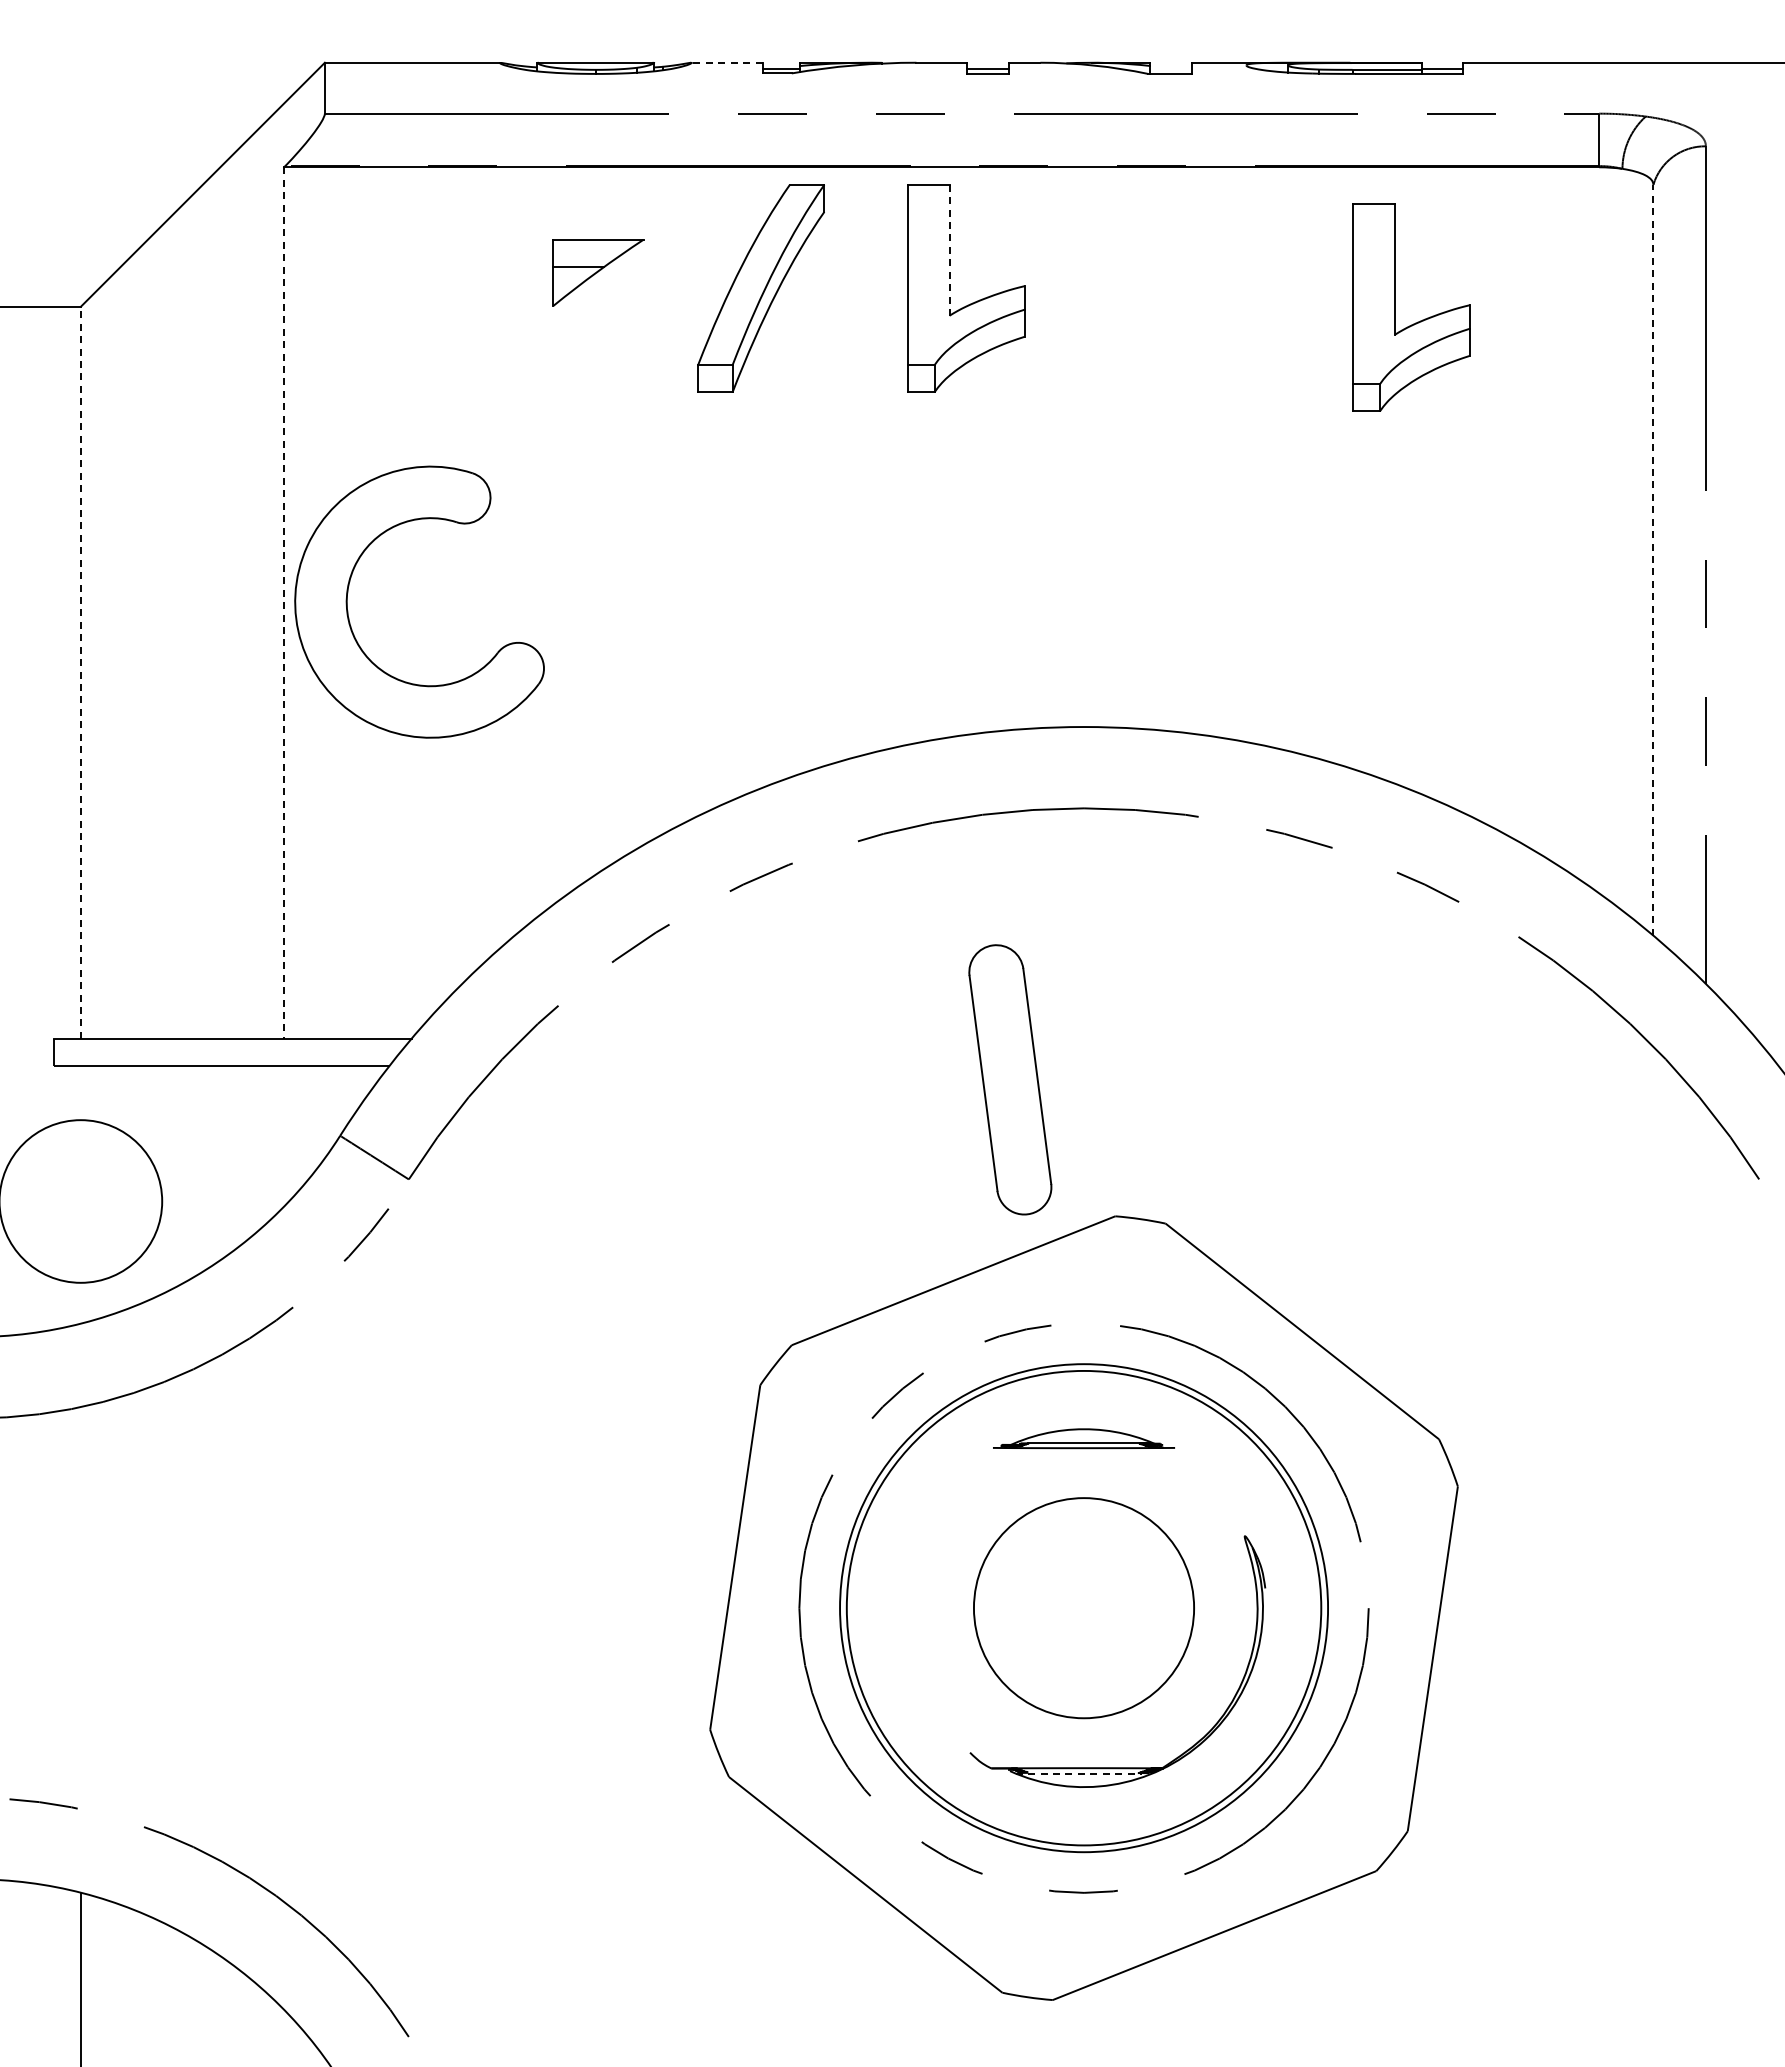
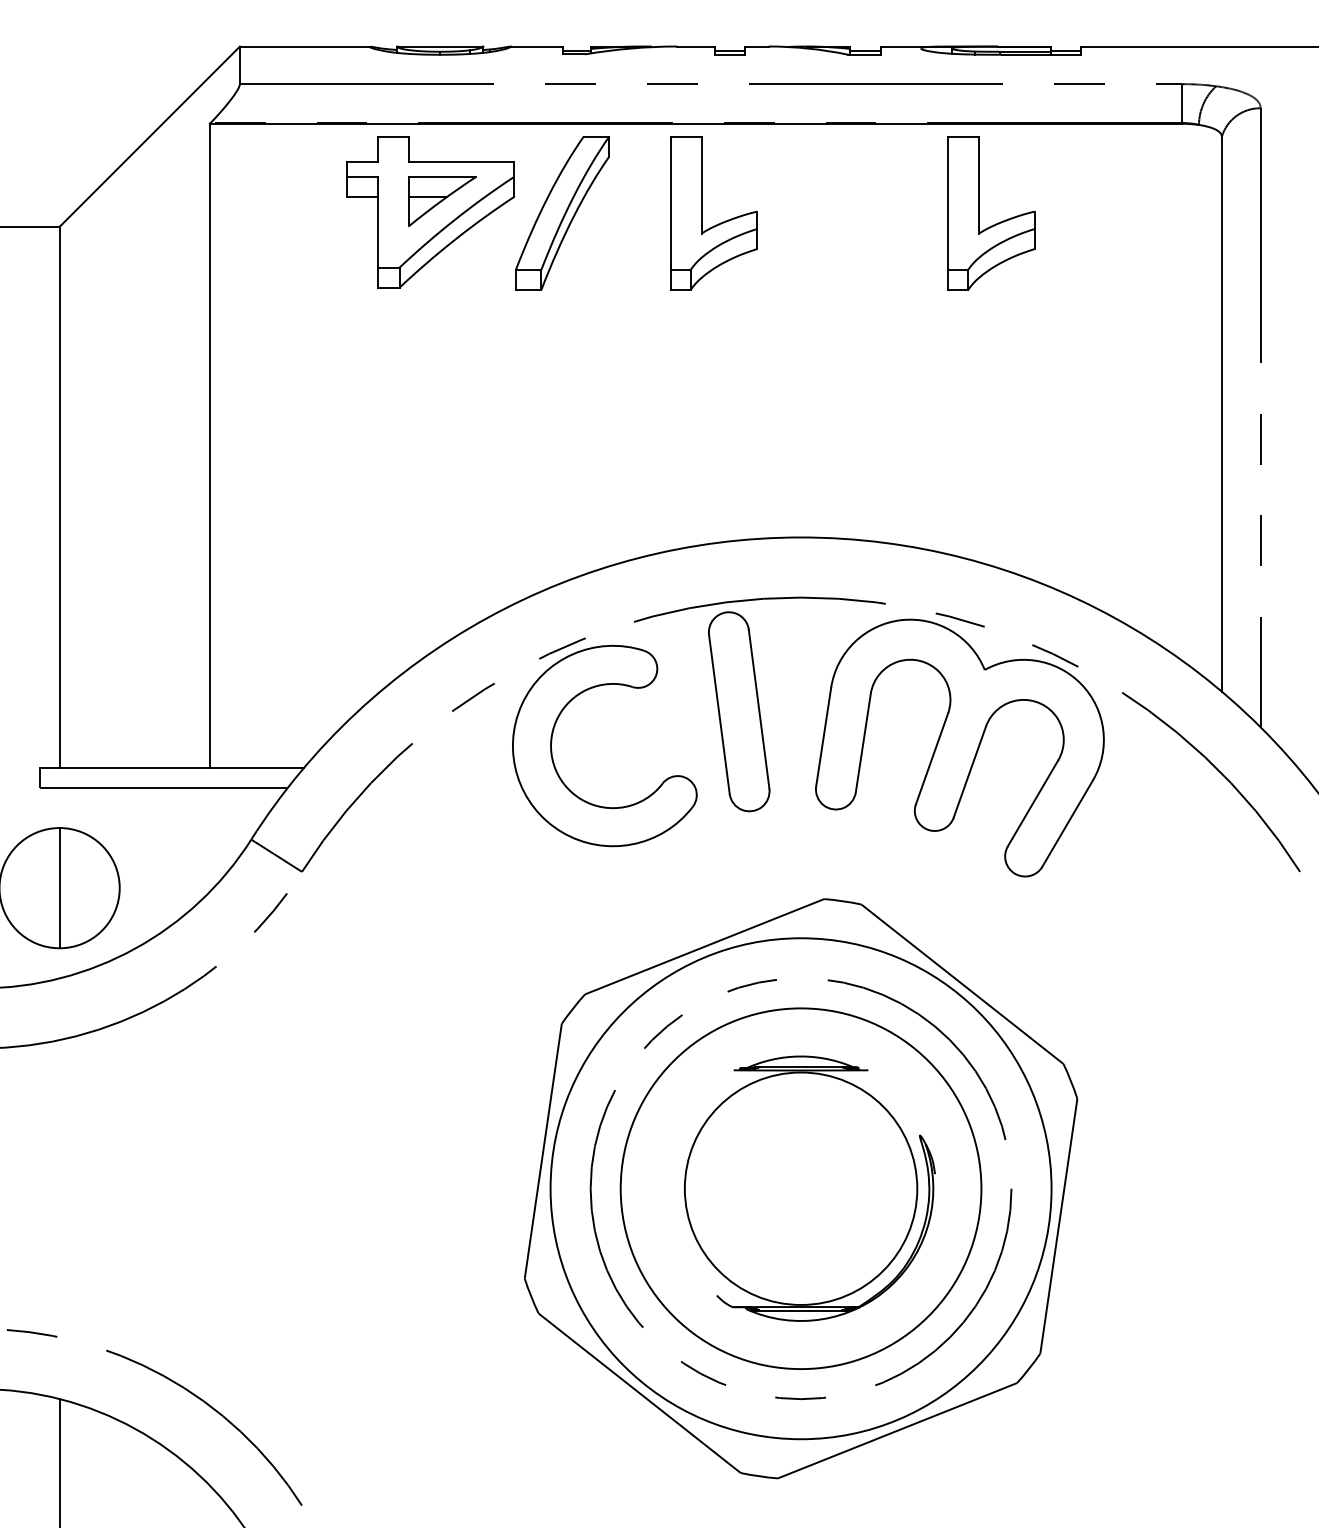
line: (726, 62) -> (536, 46), dashed -> solid
line: (1171, 69) -> (865, 51), added
line: (949, 250) -> (701, 185), dashed -> solid
part: (582, 286) -> (430, 211), added
part: (1417, 321) -> (995, 223), moved
line: (1653, 559) -> (1221, 413), dashed -> solid
part: (348, 593) -> (552, 739), moved
line: (284, 603) -> (210, 446), dashed -> solid
line: (80, 672) -> (59, 497), dashed -> solid
part: (1298, 1011) -> (959, 747), added
part: (1010, 1079) -> (739, 711), moved
line: (80, 1201) -> (59, 888), added
circle: (1083, 1607) -> (800, 1188), size x1.43
circle: (1083, 1608) -> (800, 1188), size x1.43
line: (1079, 1773) -> (797, 1310), dashed -> solid

